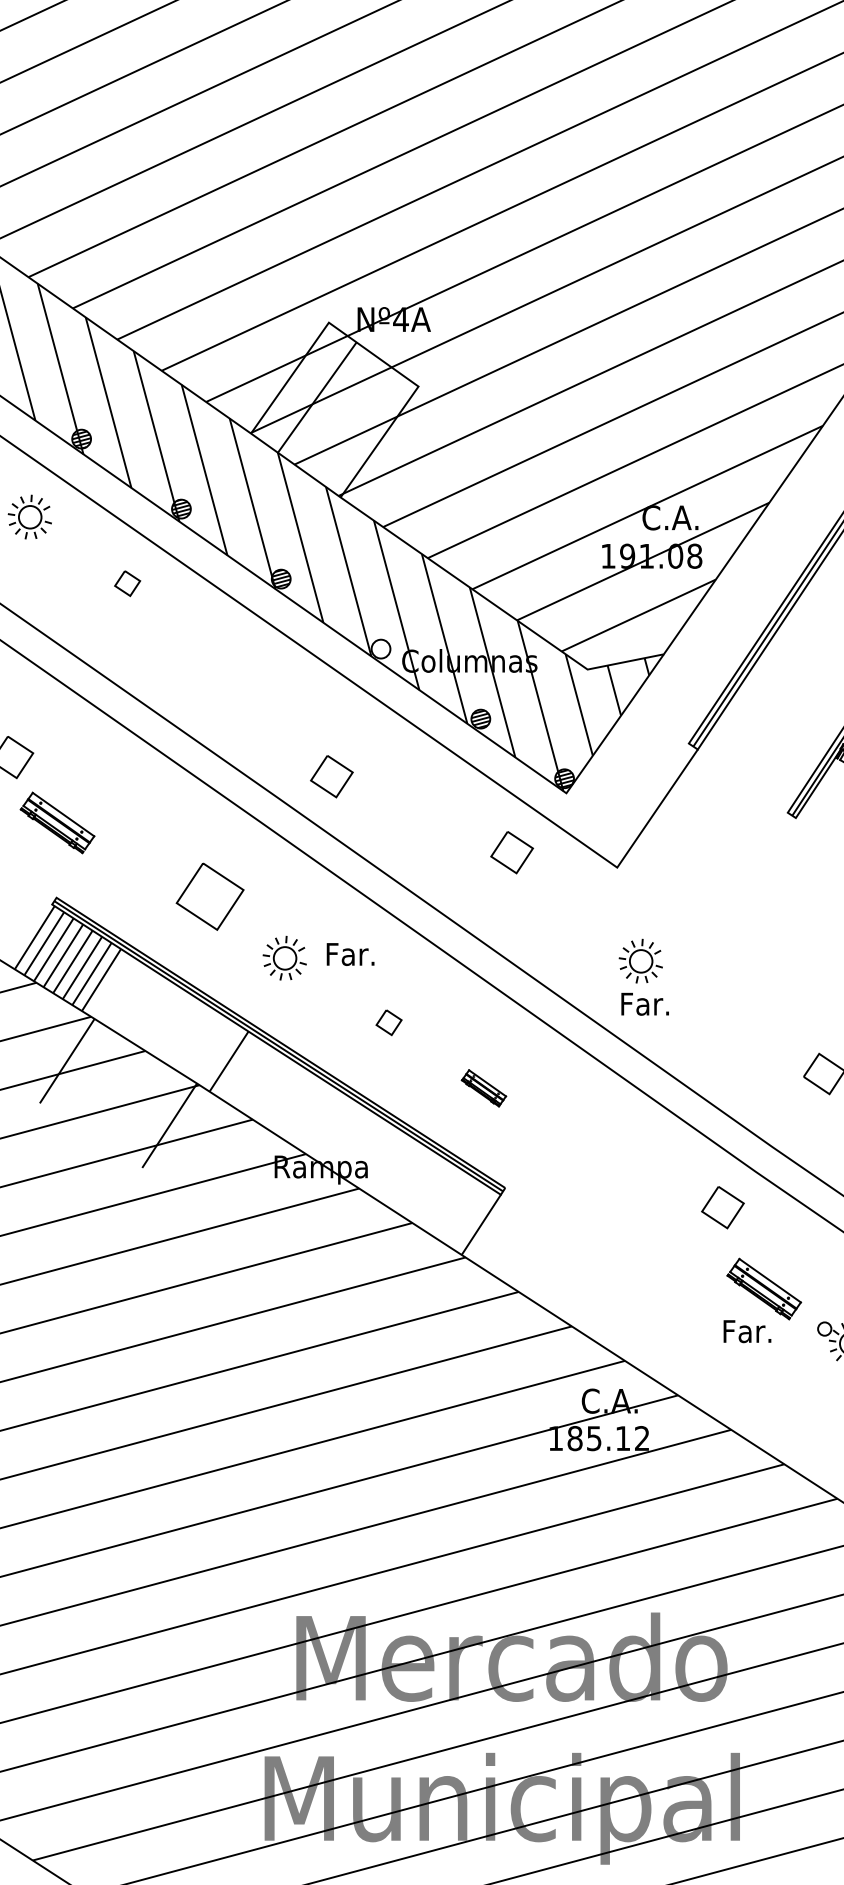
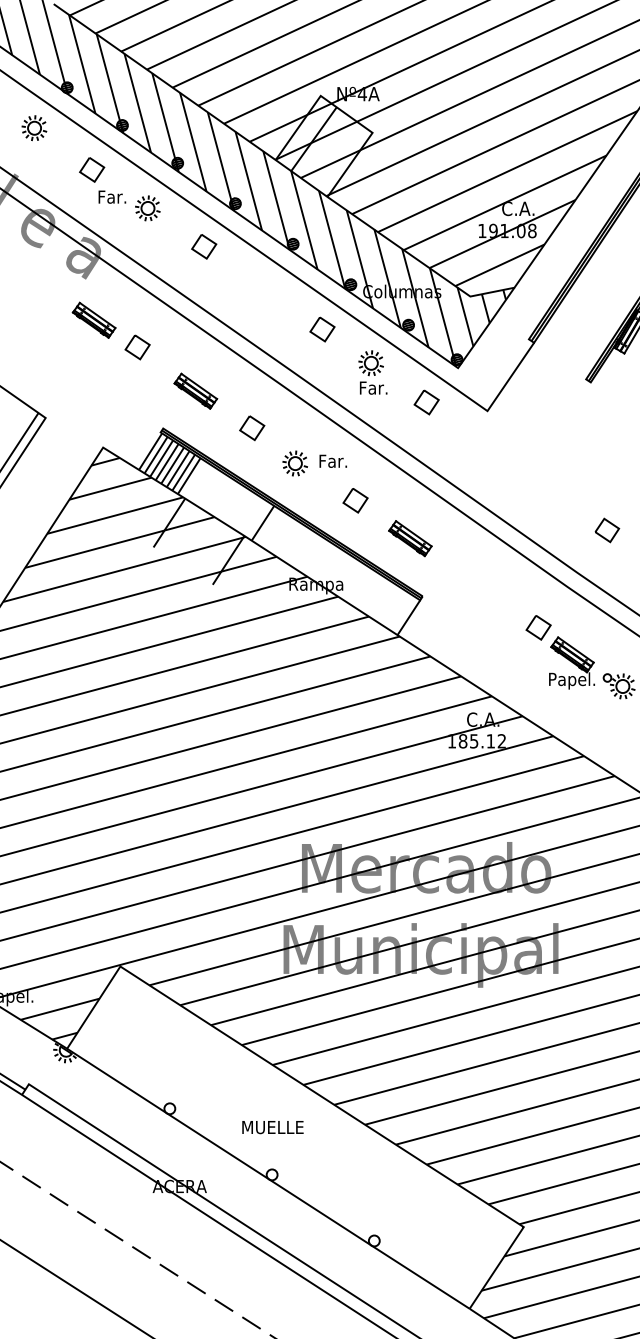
part: (127, 583) -> (204, 246), size x1.67
hatch: (380, 648) -> (350, 284), added
part: (331, 776) -> (322, 329), moved
part: (57, 821) -> (195, 390), moved
part: (210, 897) -> (252, 428), size x0.62
part: (643, 977) -> (372, 372), moved
part: (389, 1022) -> (355, 500), size x1.67
part: (484, 1087) -> (410, 538), size x1.67
part: (722, 1207) -> (538, 627), moved
text: (764, 1333) -> (572, 680), Far. -> Papel.

